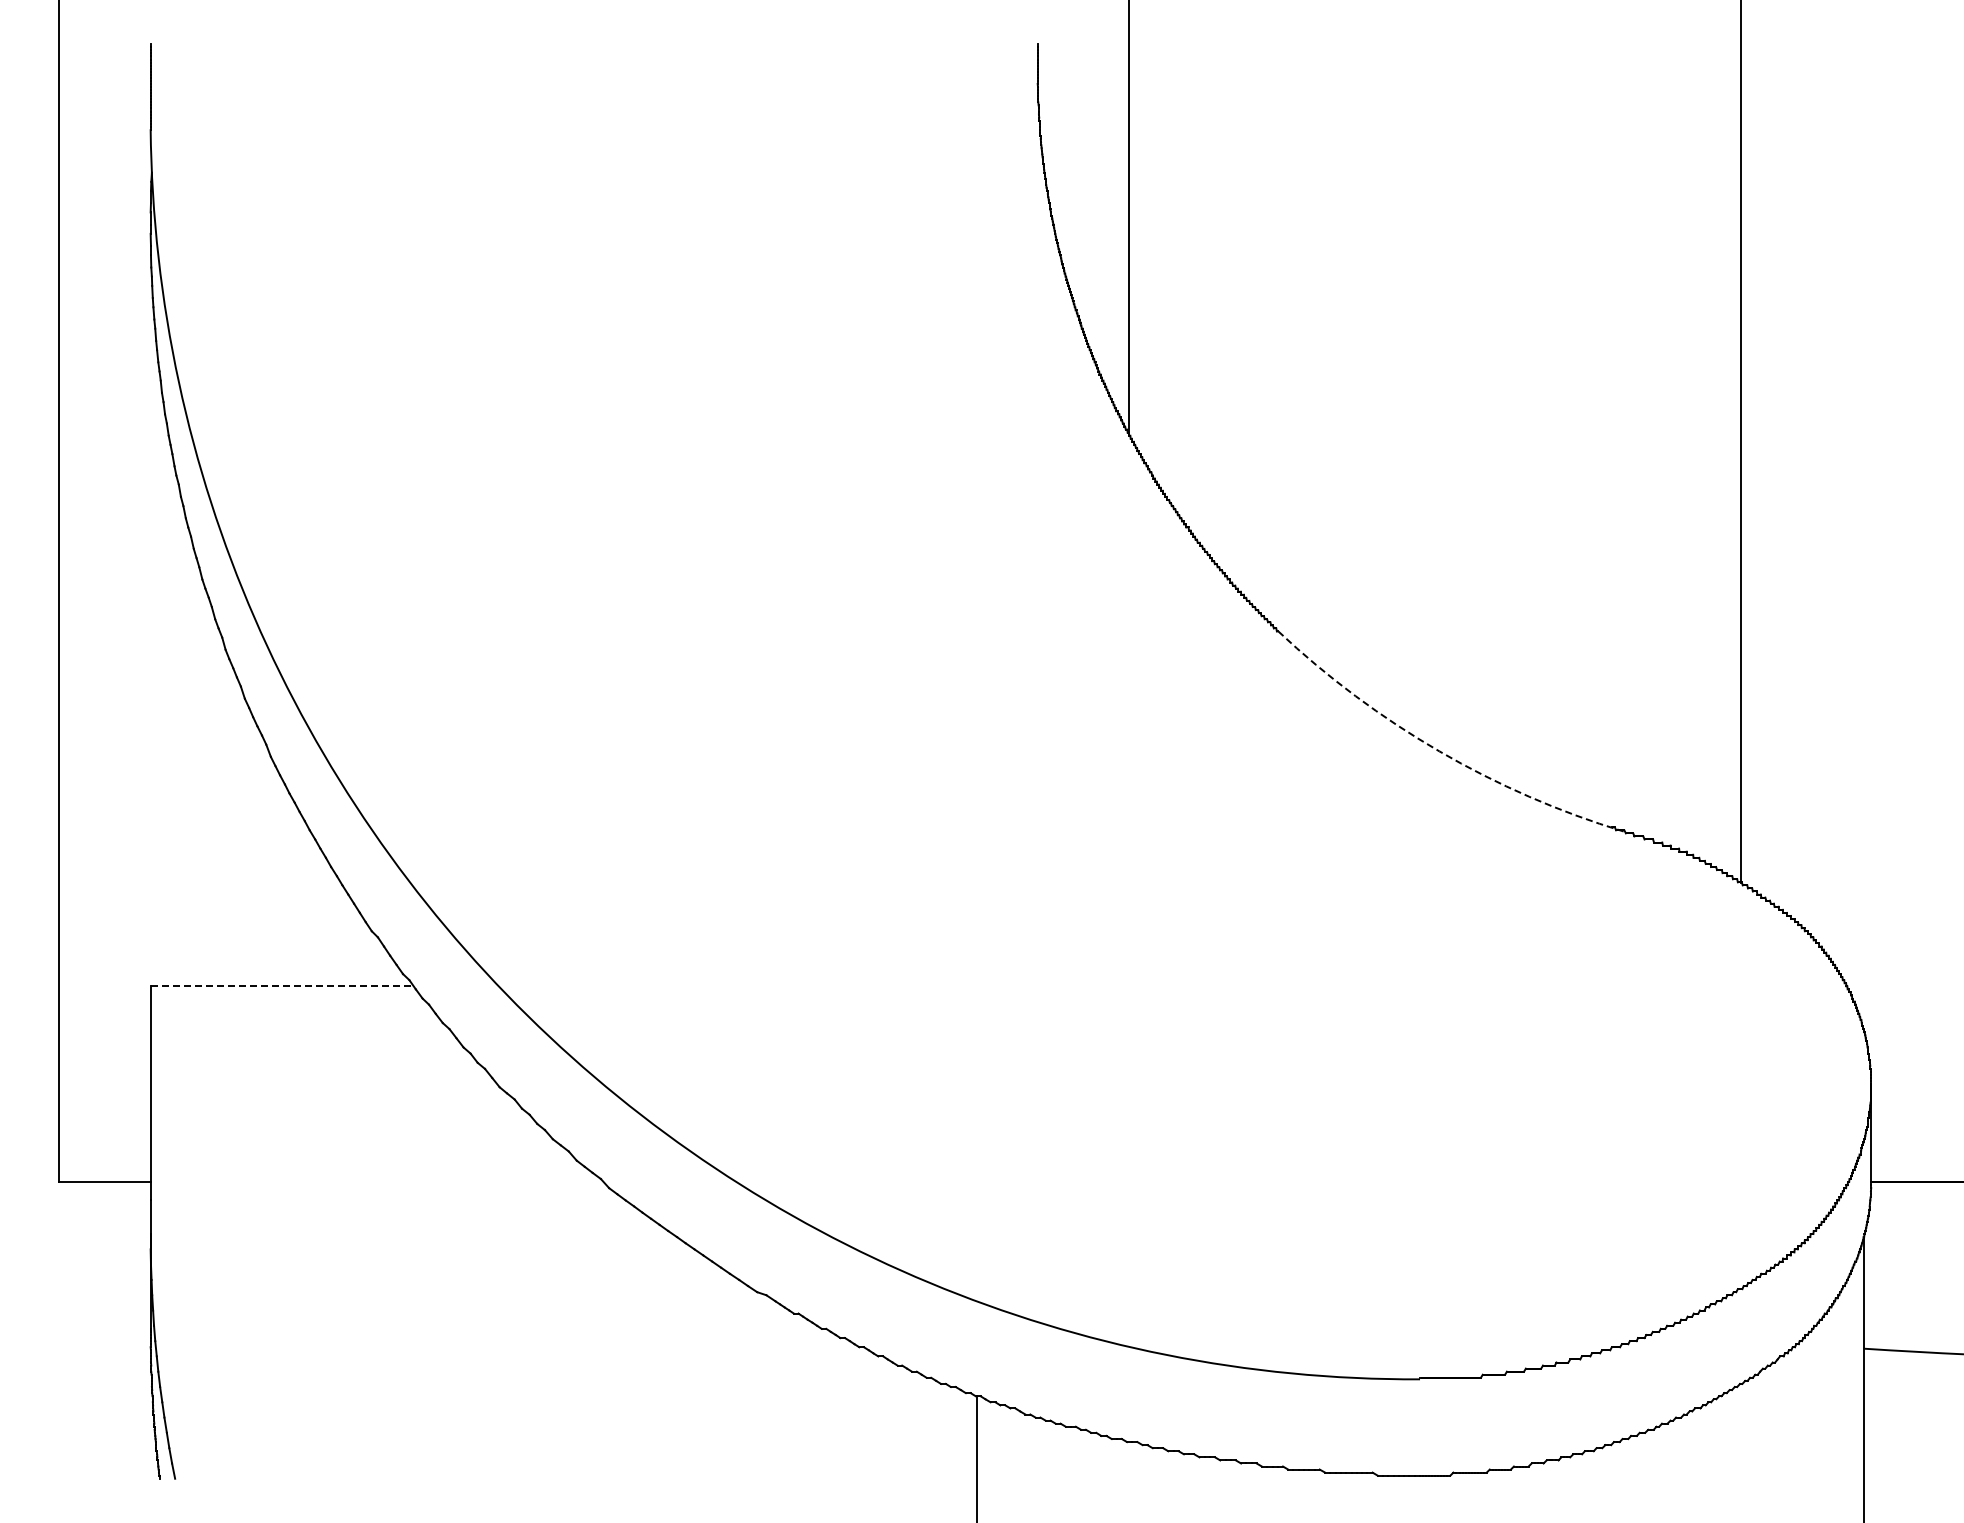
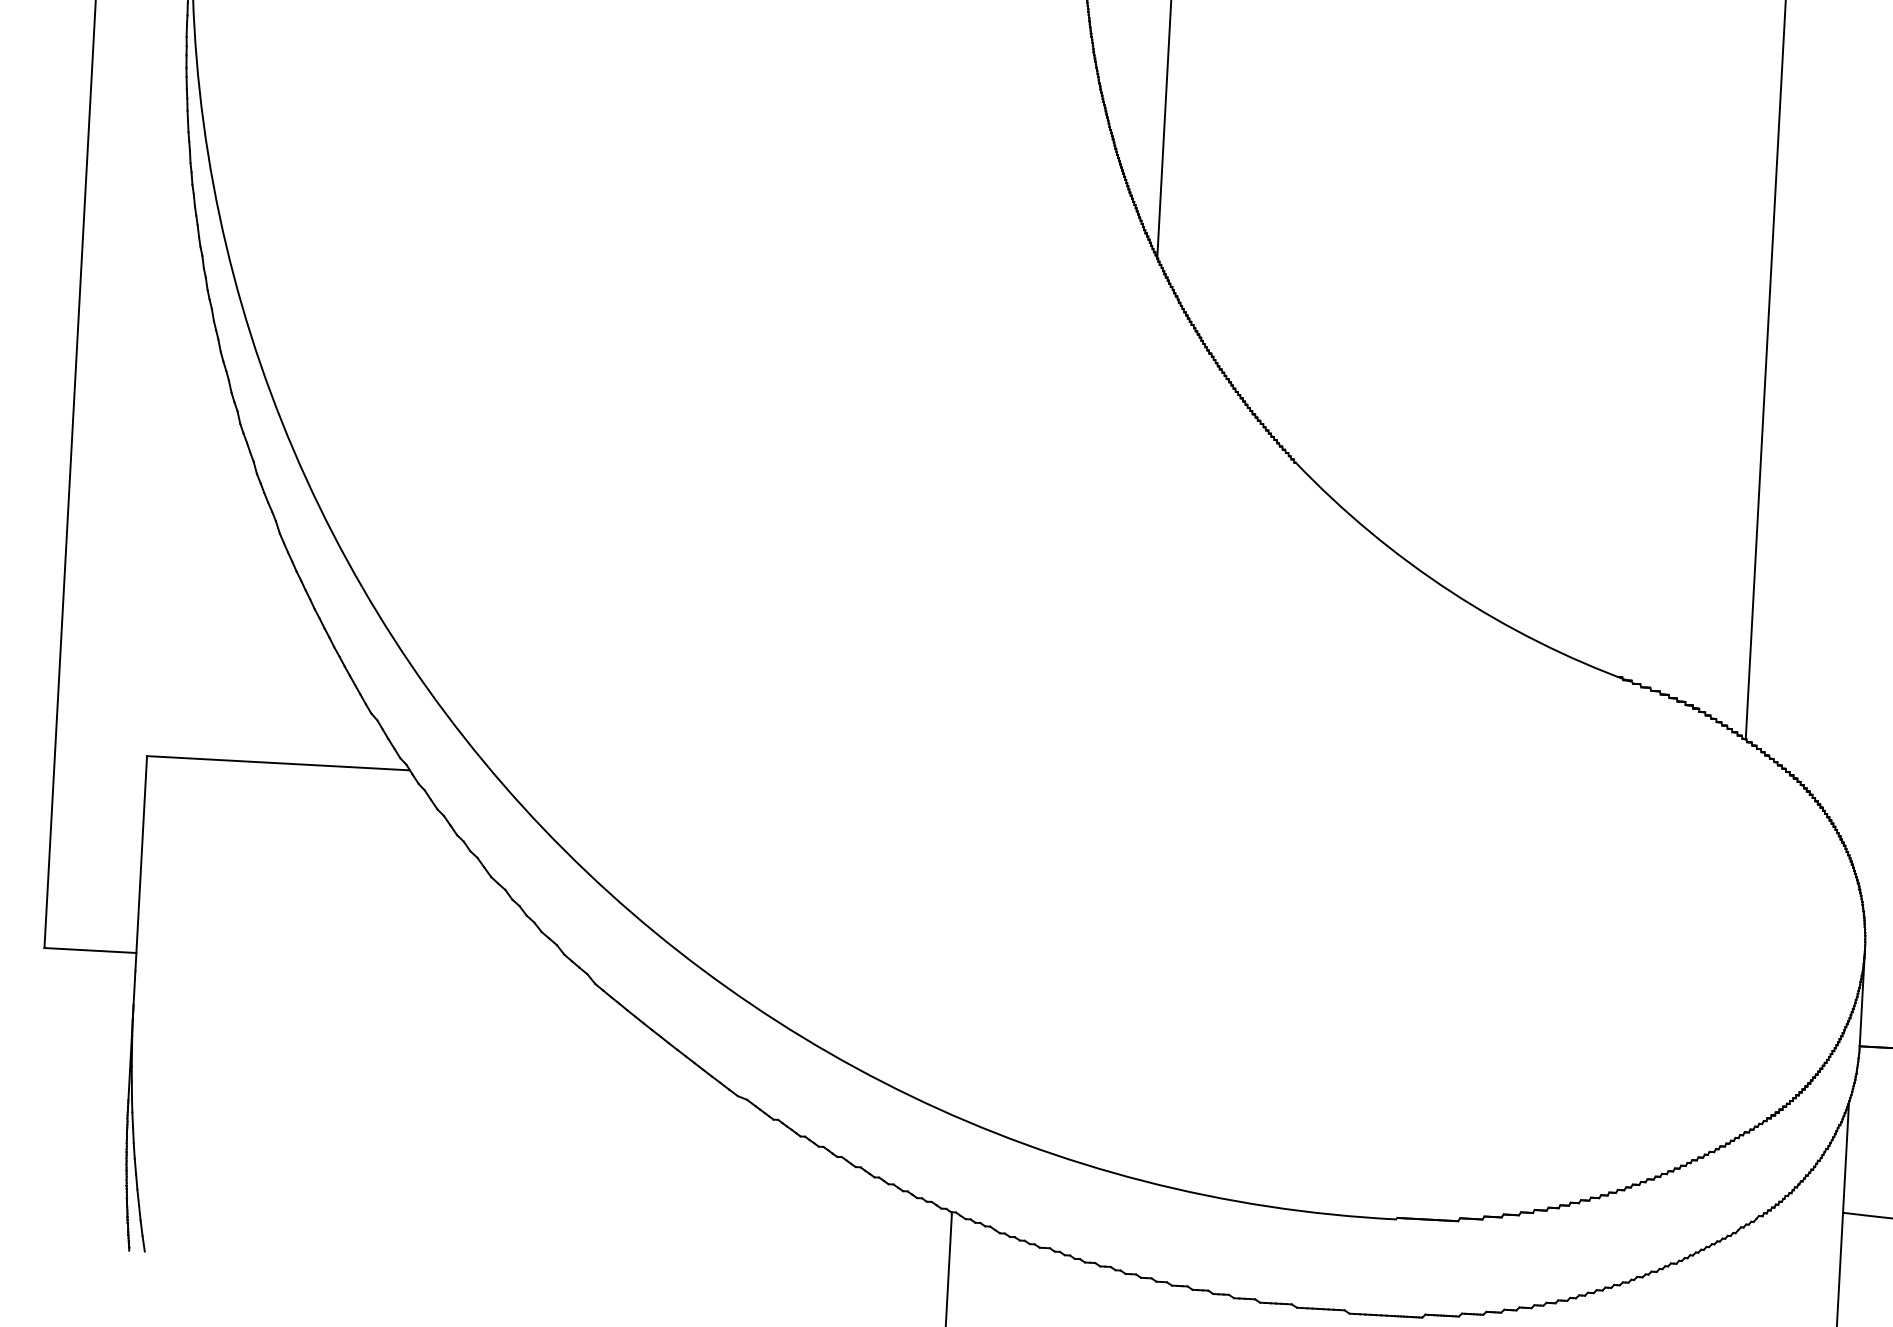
arc: (1439, 751) -> (1450, 591), dashed -> solid
line: (282, 985) -> (279, 763), dashed -> solid

